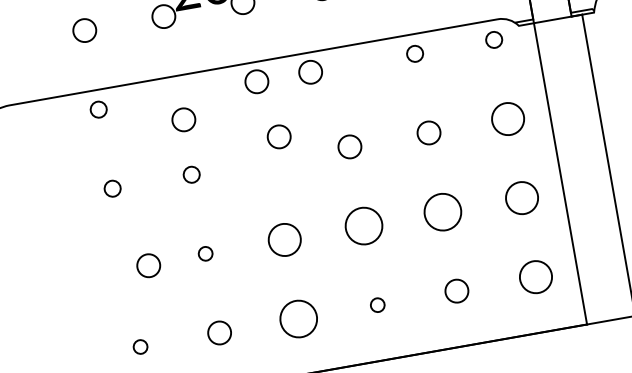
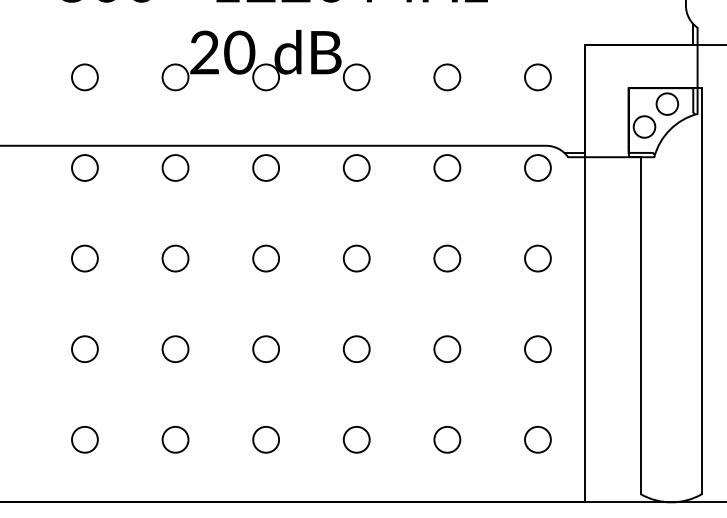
circle: (493, 39) -> (537, 167), size x1.43
circle: (415, 53) -> (447, 167), size x1.43
circle: (310, 71) -> (356, 167), moved
circle: (98, 109) -> (84, 167), size x1.43
circle: (183, 119) -> (175, 167), moved
circle: (507, 119) -> (537, 258), size x0.71
circle: (278, 136) -> (265, 258), moved
circle: (191, 174) -> (175, 258), size x1.43
circle: (112, 188) -> (84, 258), size x1.43
circle: (521, 198) -> (537, 349), size x0.71
circle: (442, 211) -> (447, 348), size x0.62
circle: (363, 225) -> (356, 348), size x0.62
circle: (285, 240) -> (266, 349), size x0.71
circle: (205, 253) -> (175, 348), size x1.67
circle: (148, 265) -> (84, 348), moved
circle: (535, 277) -> (537, 439), size x0.71
circle: (377, 304) -> (356, 439), size x1.67
circle: (299, 318) -> (266, 439), size x0.62
circle: (140, 346) -> (84, 439), size x1.67

